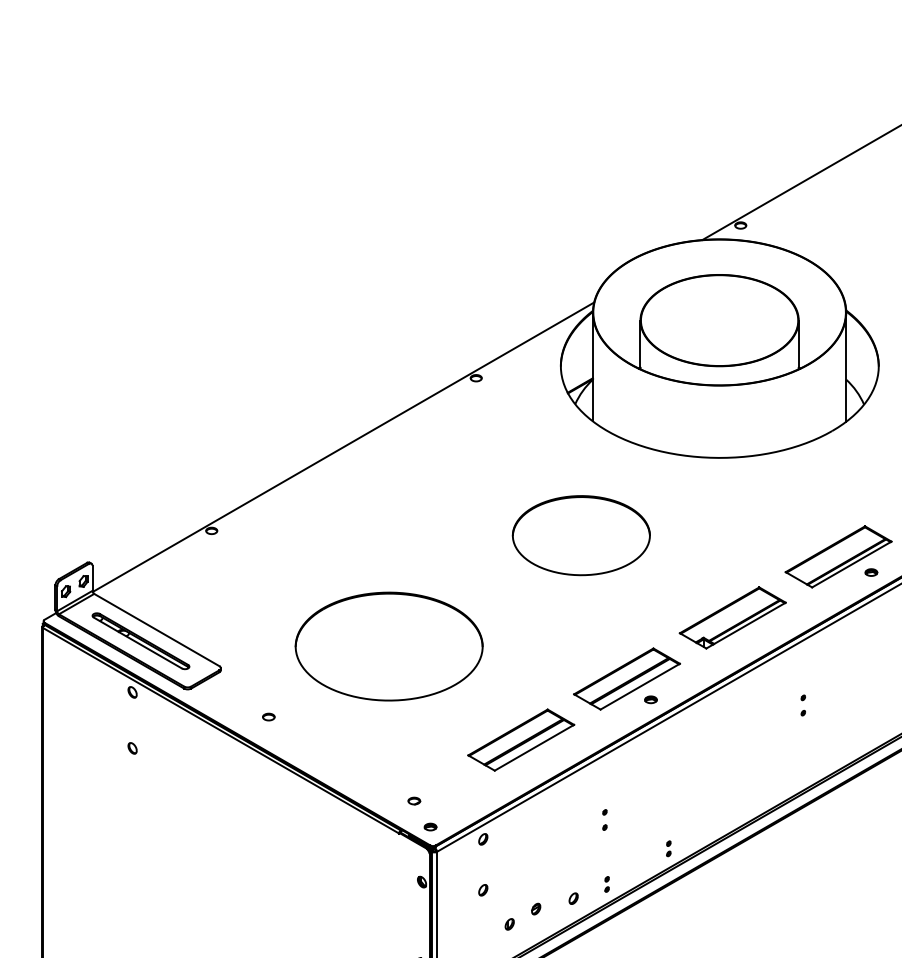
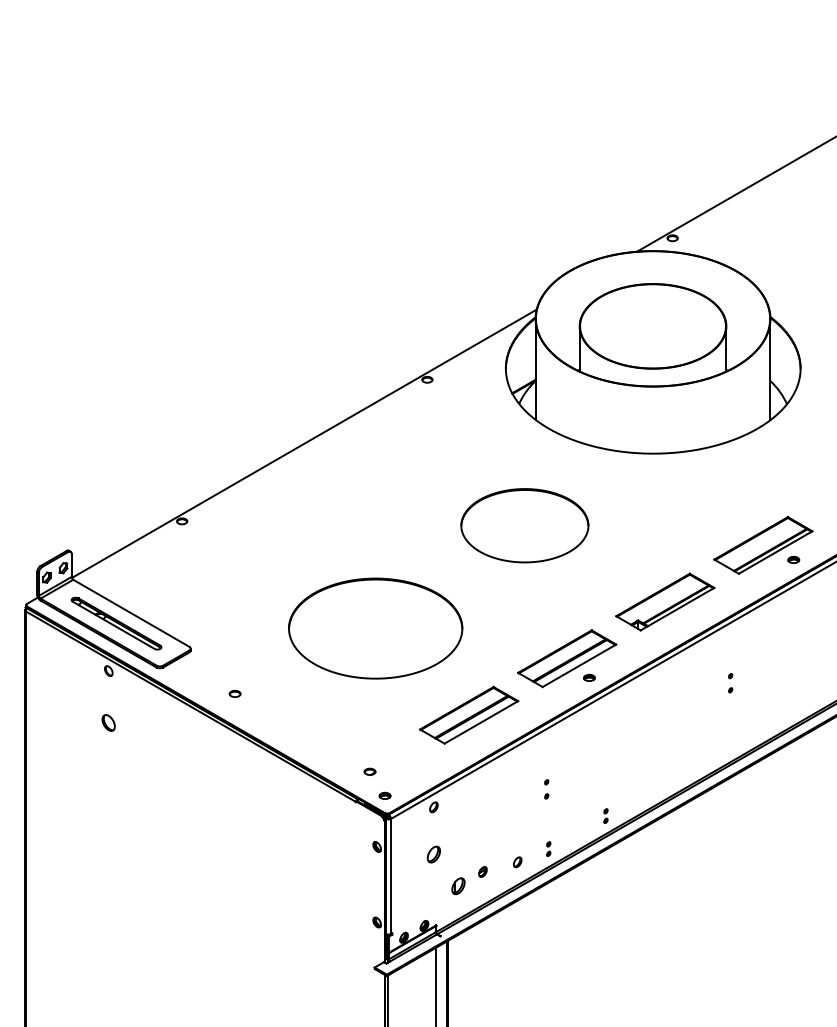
part: (388, 646) -> (375, 628), moved
part: (132, 747) -> (108, 722), size x1.6
part: (482, 890) -> (433, 854), size x1.6
part: (509, 923) -> (458, 885), size x1.6

